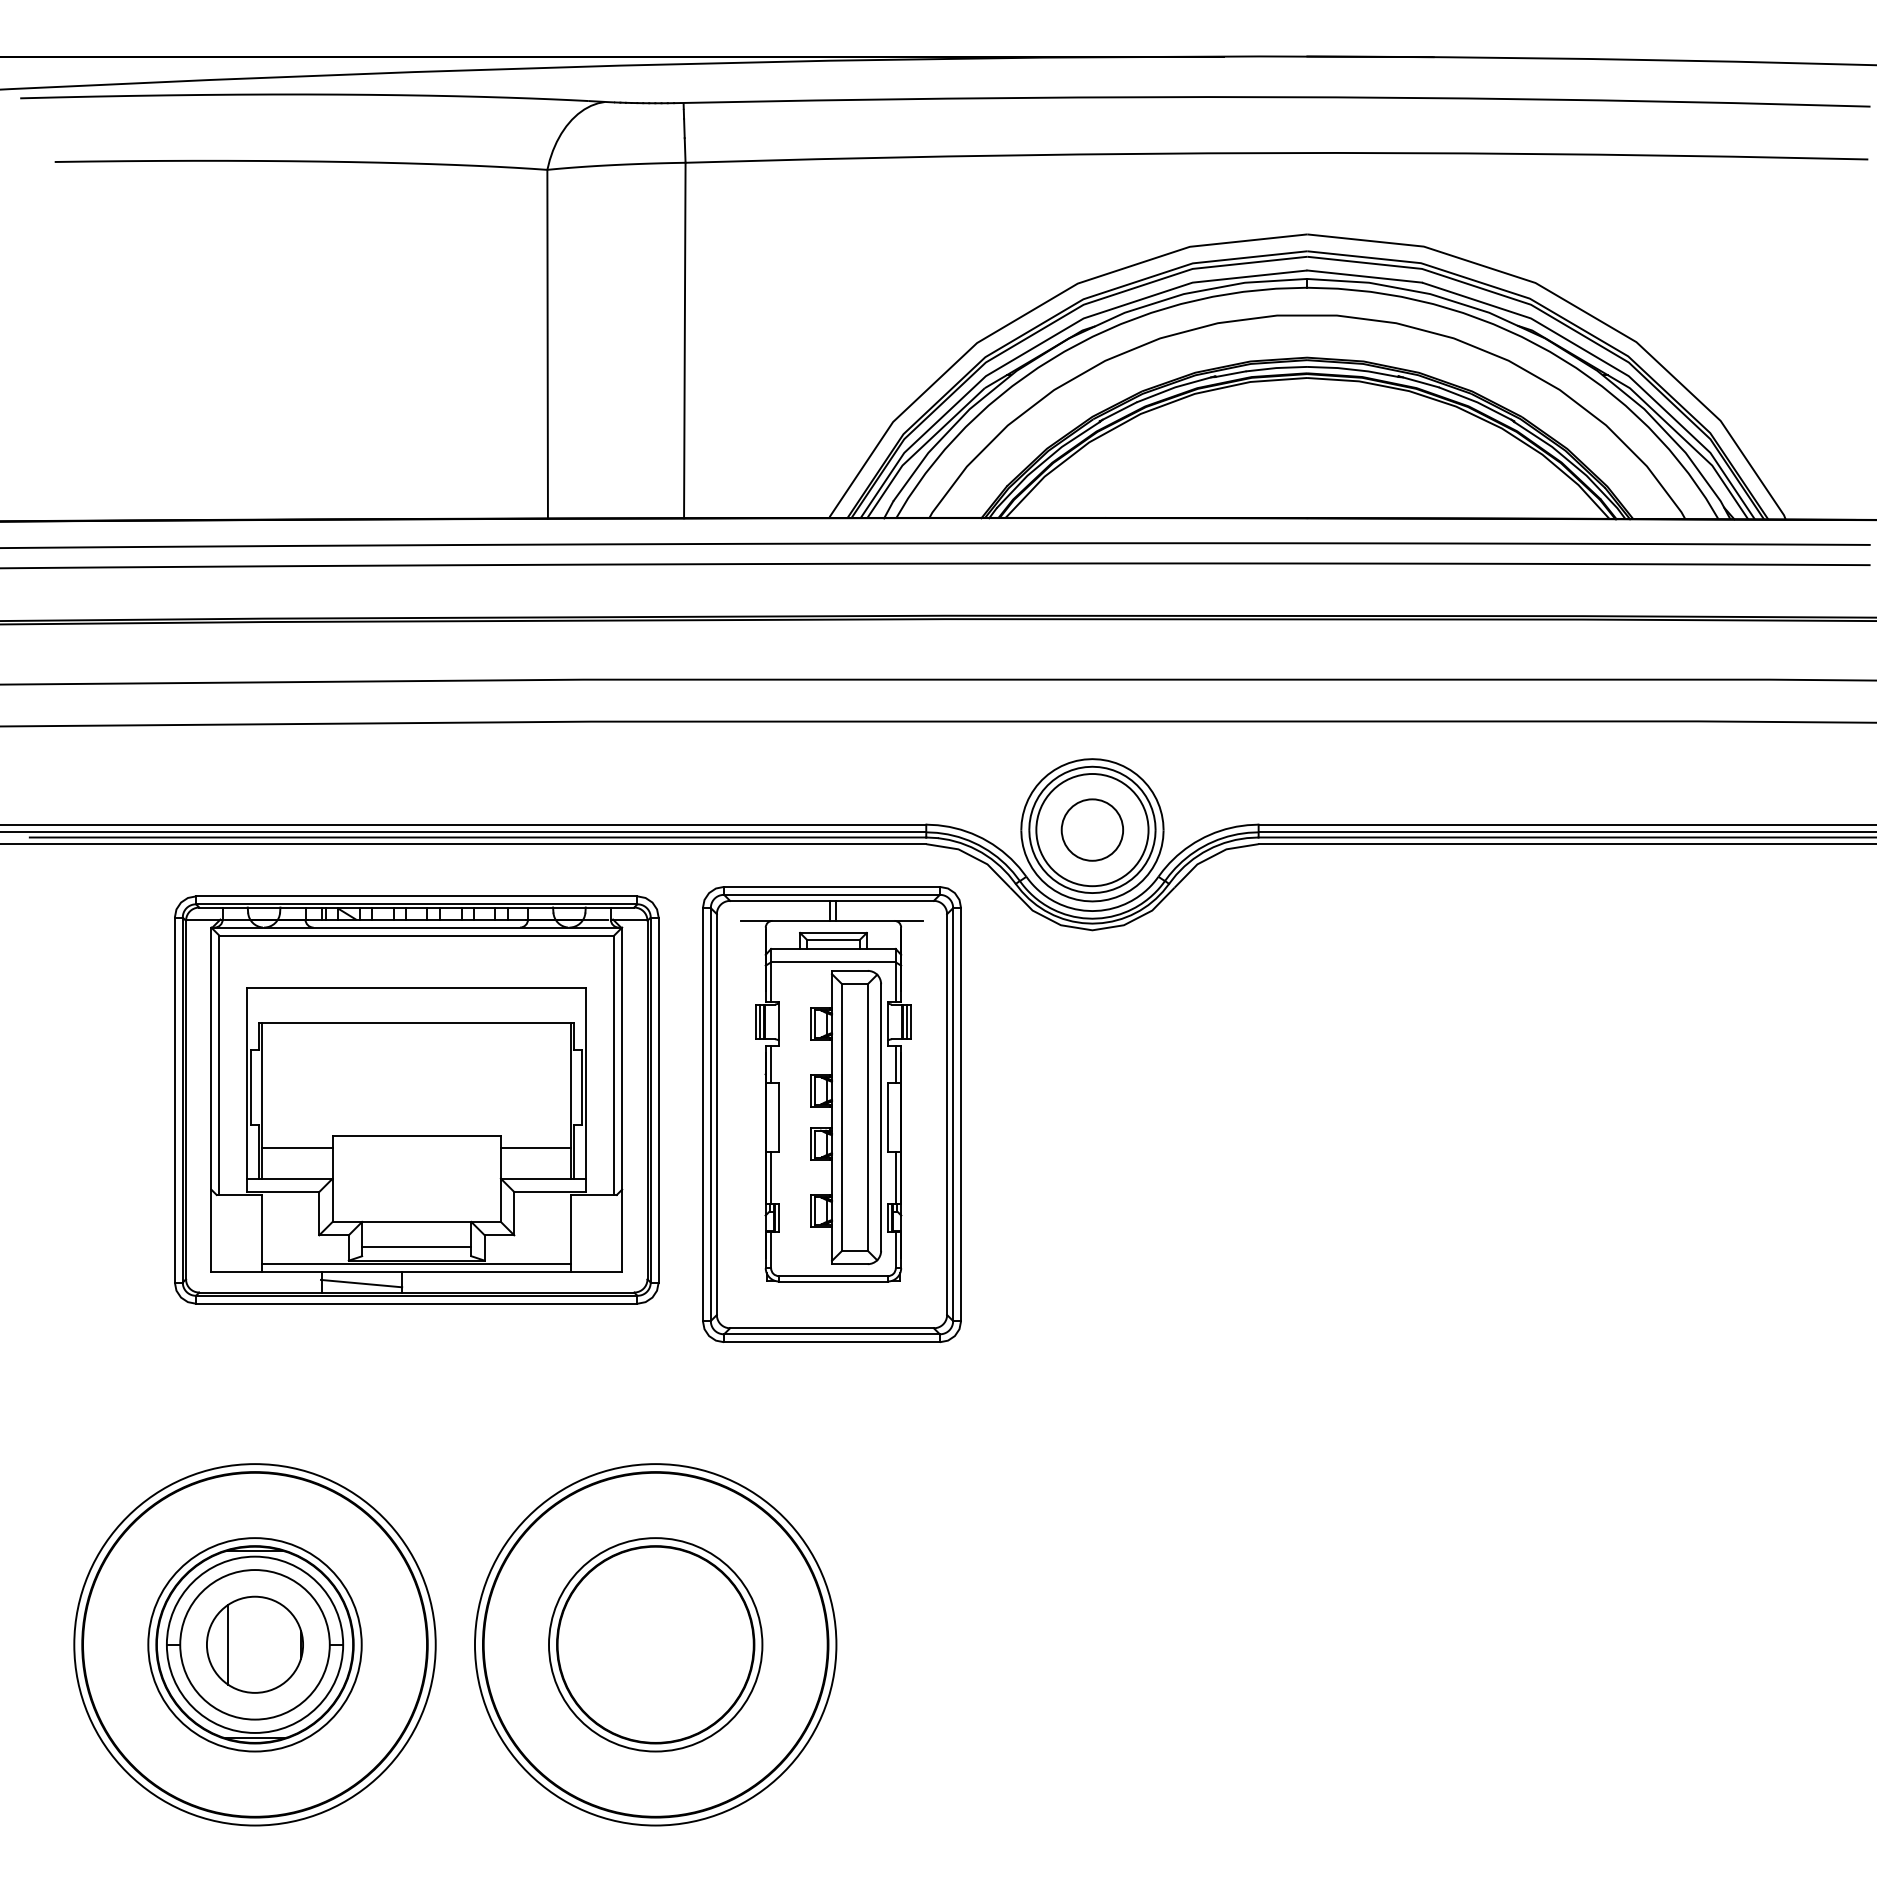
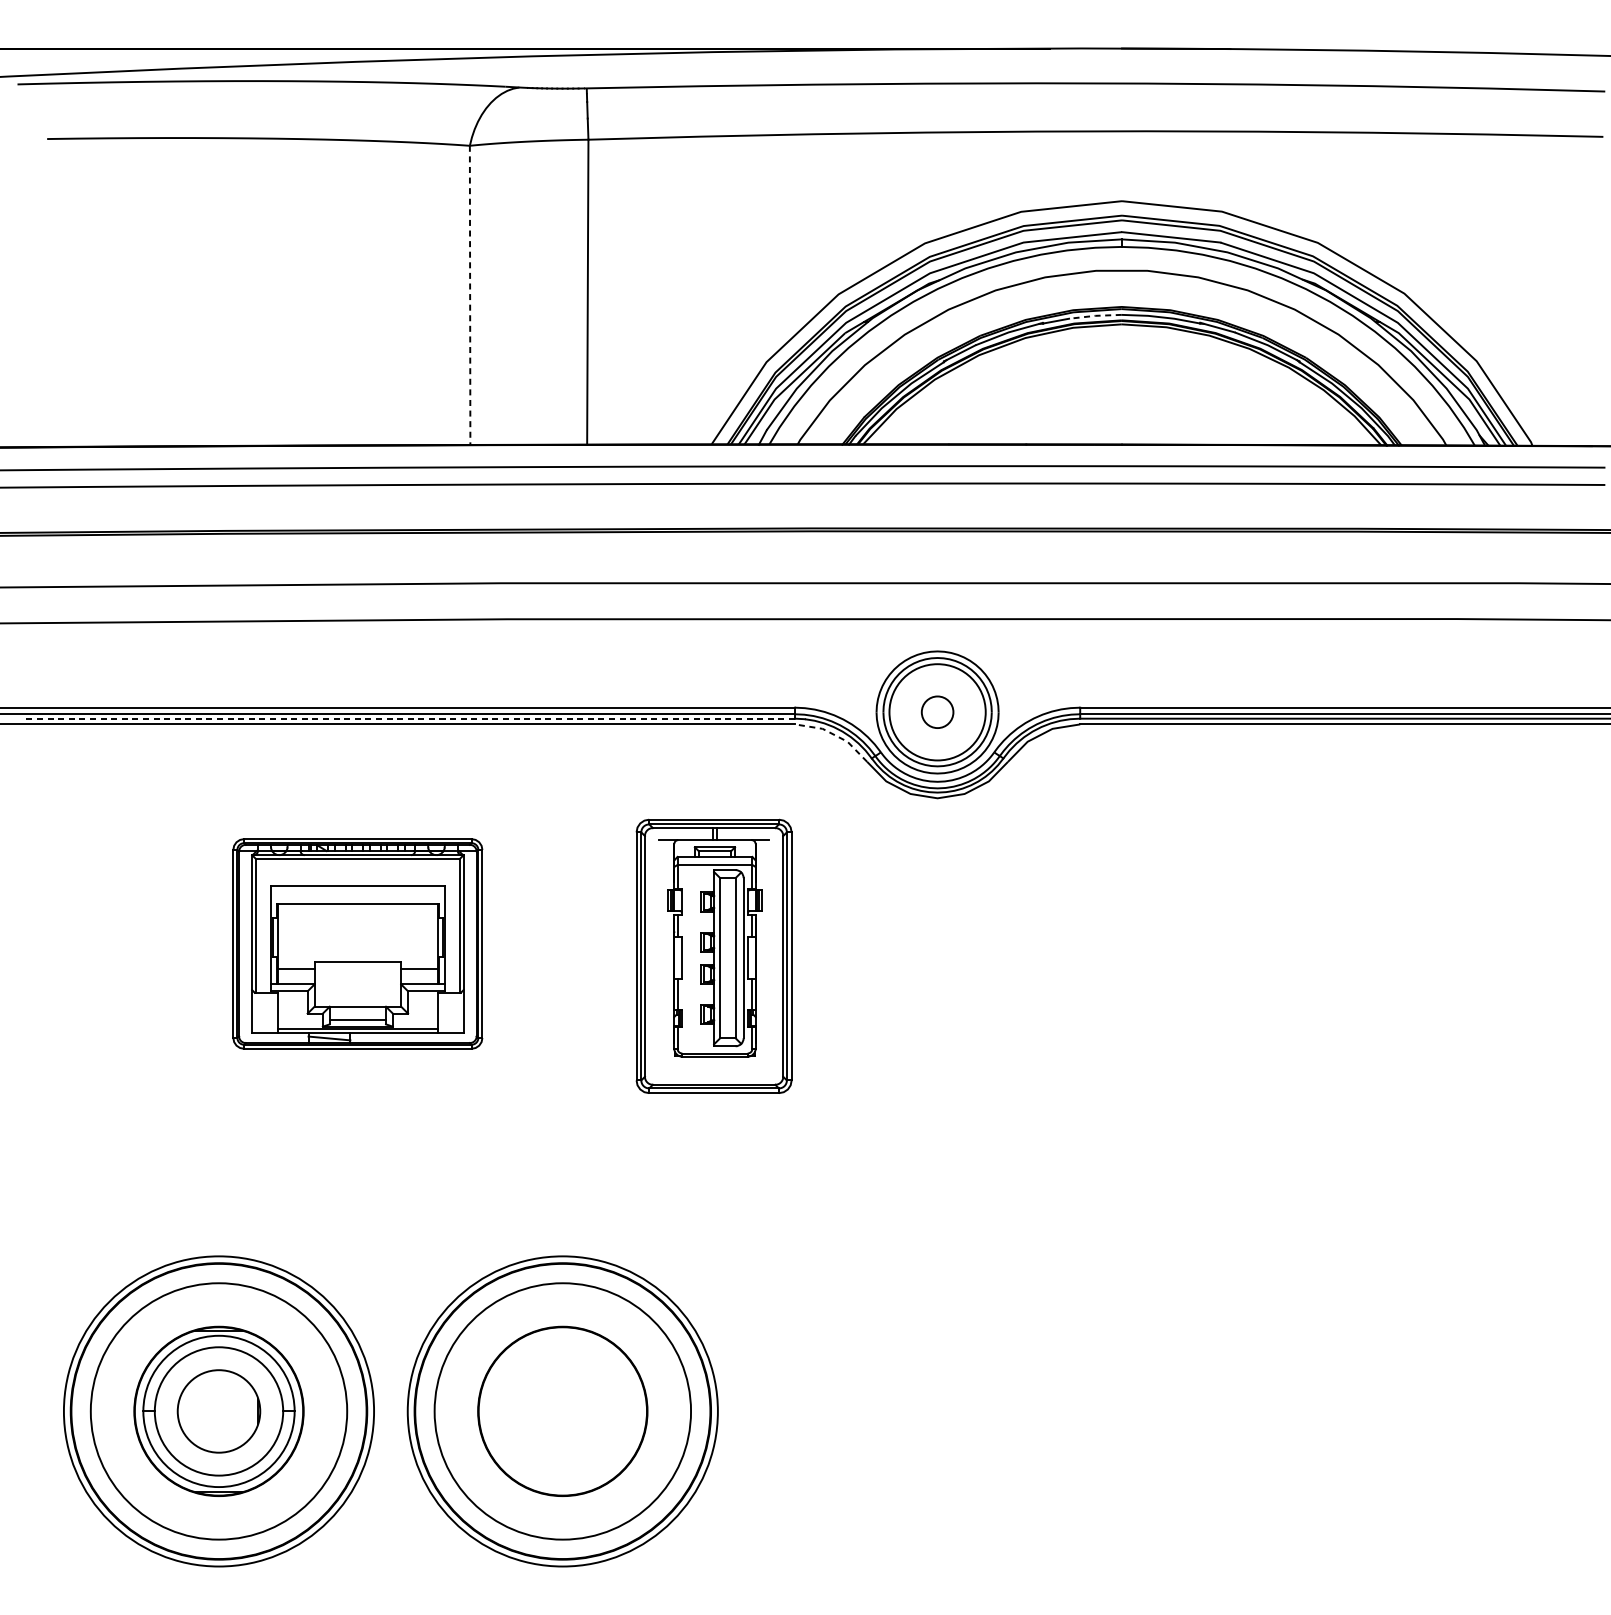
line: (547, 344) -> (469, 295), solid -> dashed
line: (1276, 368) -> (1095, 316), solid -> dashed
circle: (1092, 829) -> (937, 711), size x0.6
line: (477, 837) -> (409, 718), solid -> dashed
line: (972, 856) -> (834, 734), solid -> dashed
part: (416, 1099) -> (357, 943), size x0.6
part: (831, 1114) -> (713, 956), size x0.7
line: (228, 1644) -> (196, 1411), removed
circle: (254, 1644) -> (218, 1411), size x1.4
circle: (655, 1644) -> (562, 1411), size x1.4

